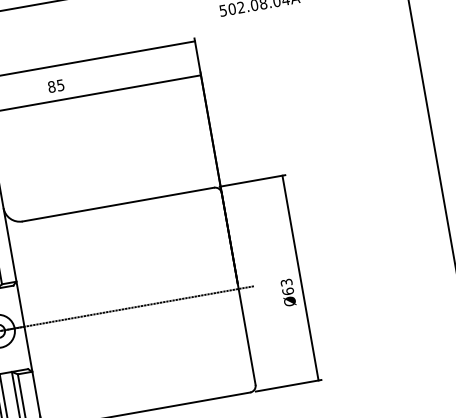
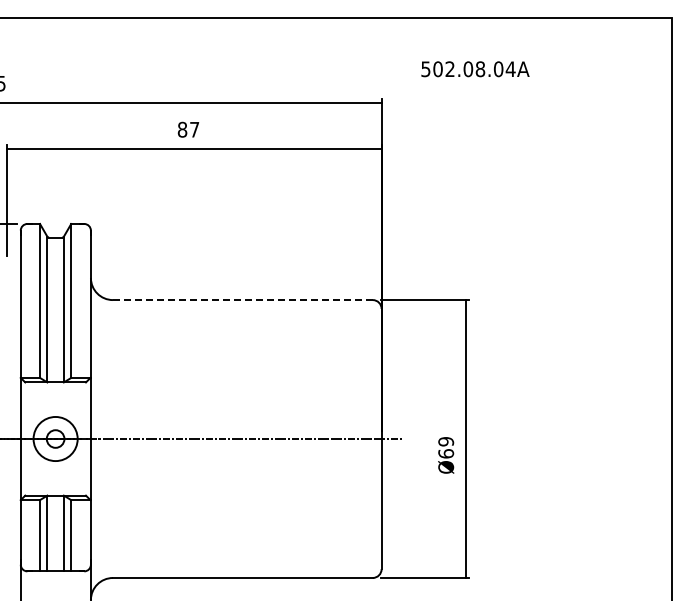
text: (60, 85) -> (194, 129), 85 -> 87
line: (118, 204) -> (242, 300), solid -> dashed
text: (286, 282) -> (445, 441), Ø63 -> Ø69

